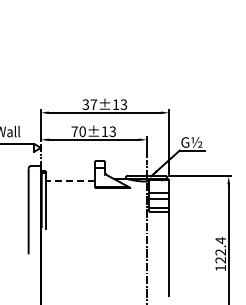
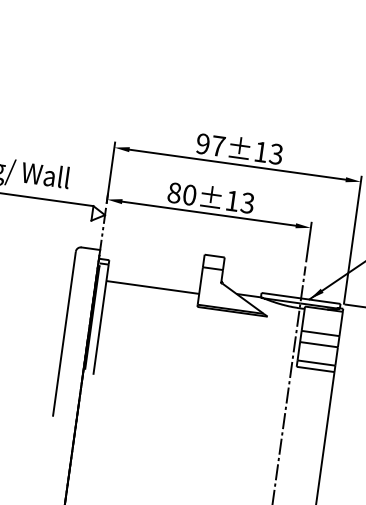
text: (85, 104) -> (202, 143), 37±13 -> 97±13
text: (74, 131) -> (174, 192), 70±13 -> 80±13
line: (69, 181) -> (151, 287), dashed -> solid

